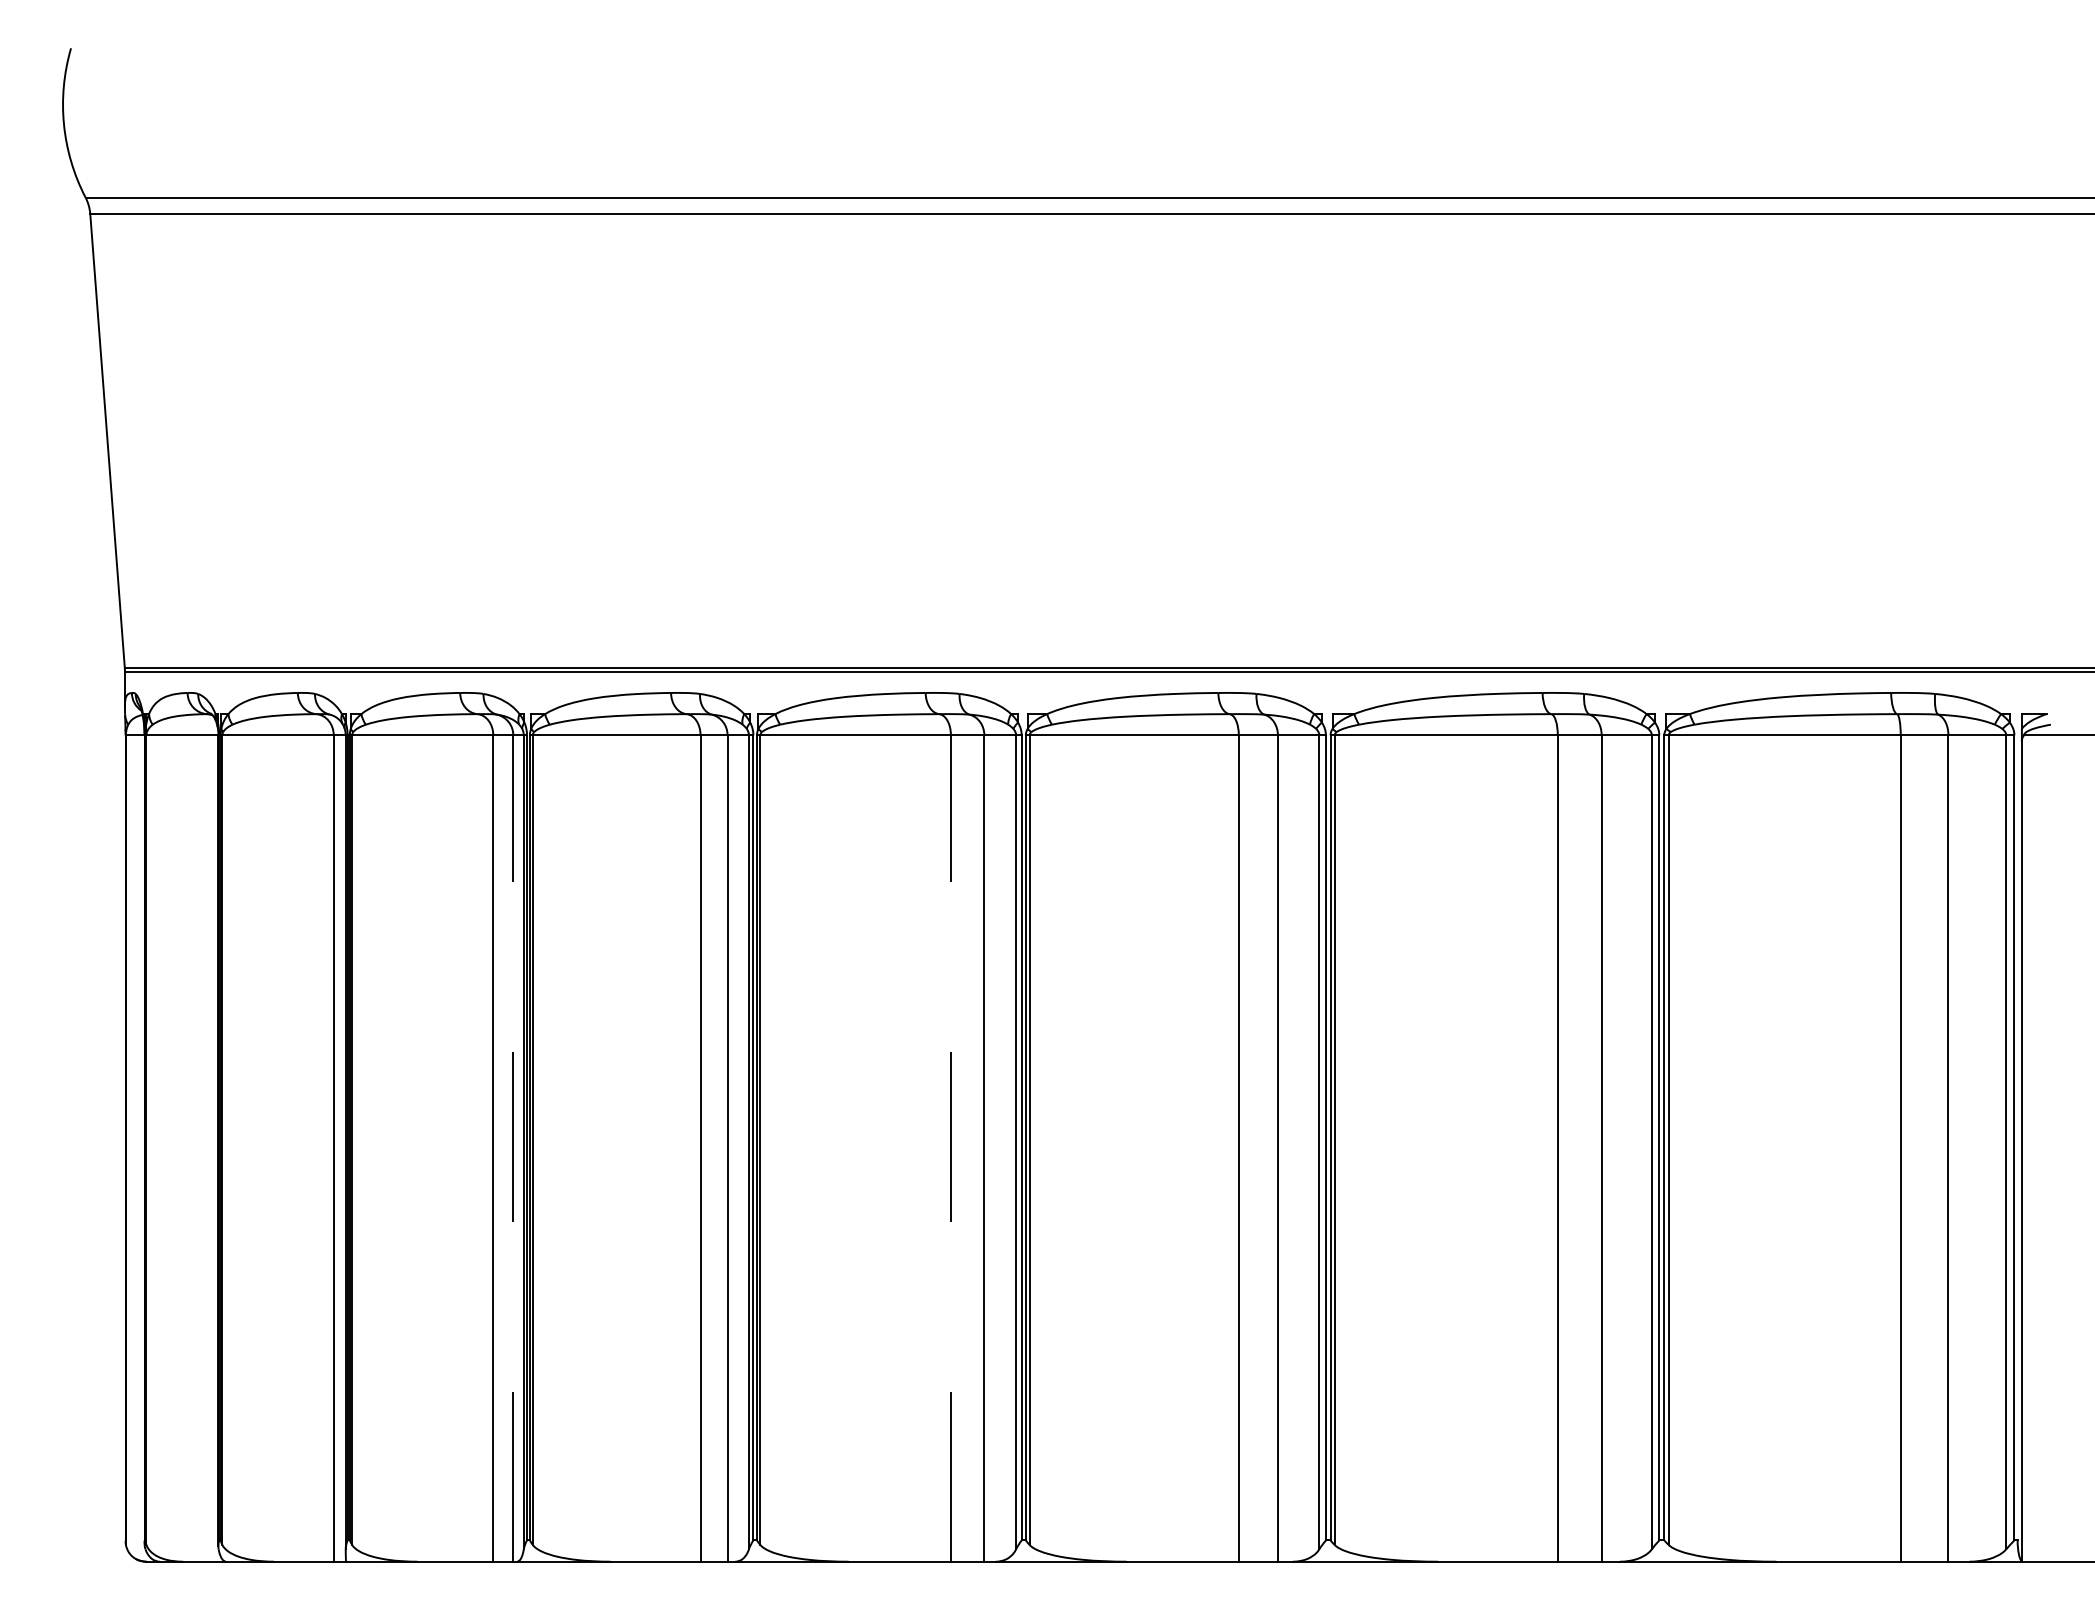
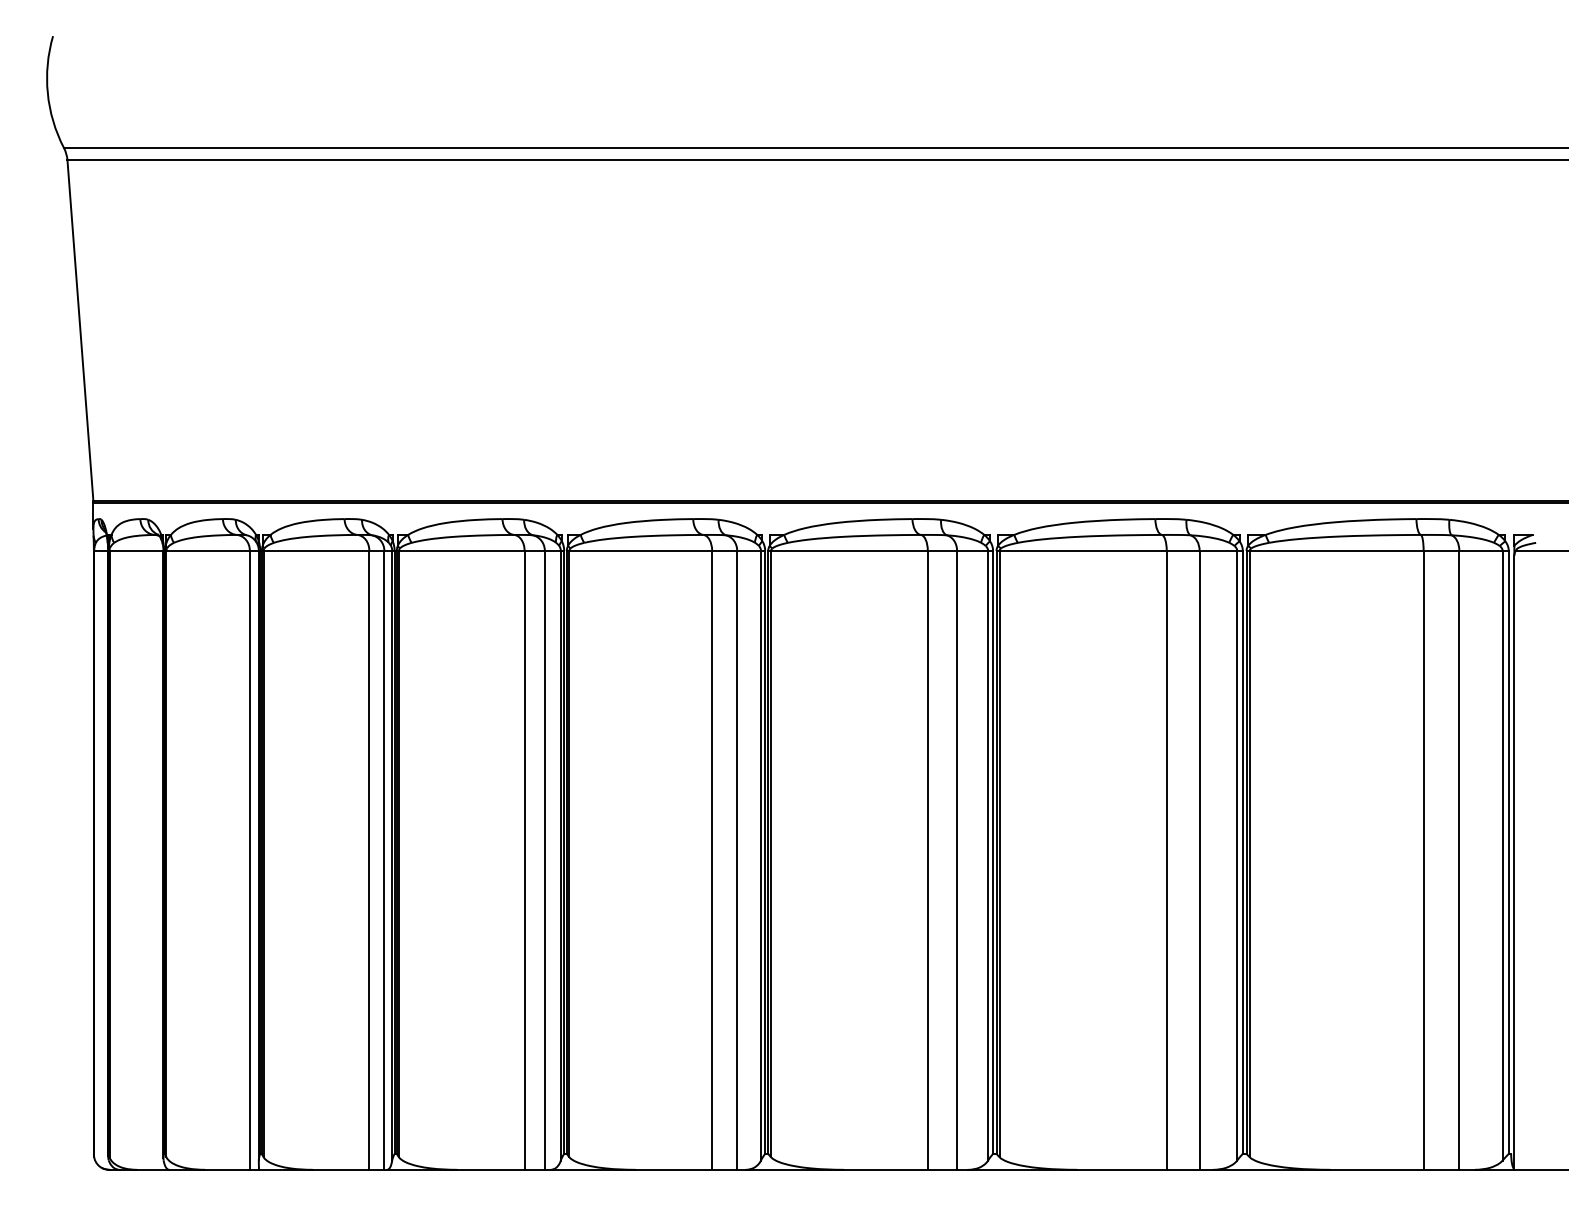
line: (513, 1148) -> (384, 860), dashed -> solid
line: (951, 1148) -> (712, 860), dashed -> solid

